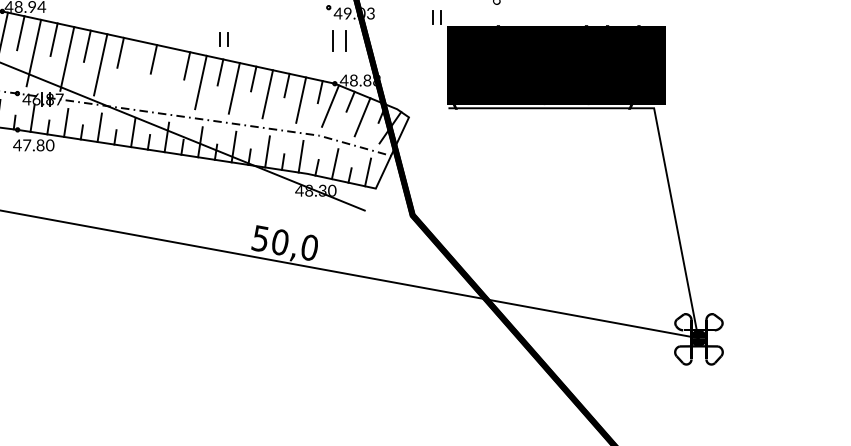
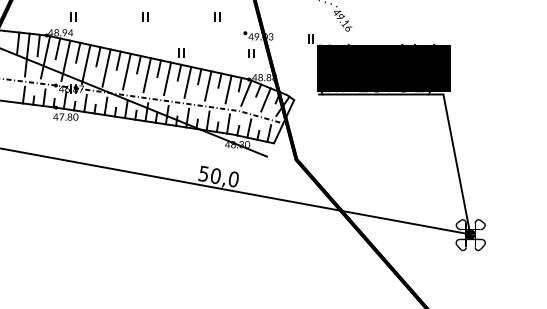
part: (338, 40) -> (251, 53), size x0.62
line: (133, 70) -> (126, 71), added
line: (166, 77) -> (146, 75), added

